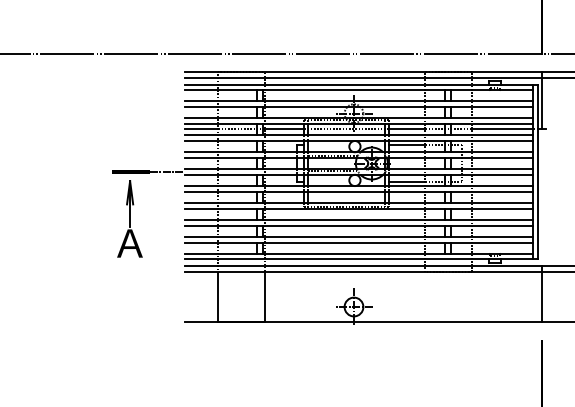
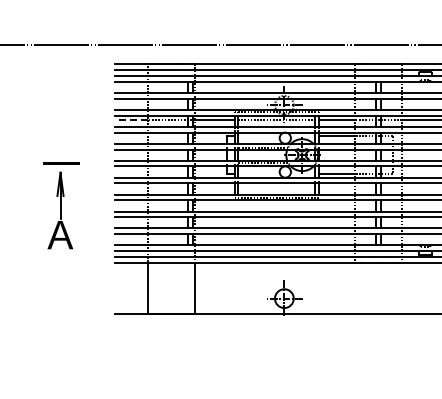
line: (200, 128) -> (130, 120), solid -> dashed
line: (166, 172) -> (96, 164), removed

